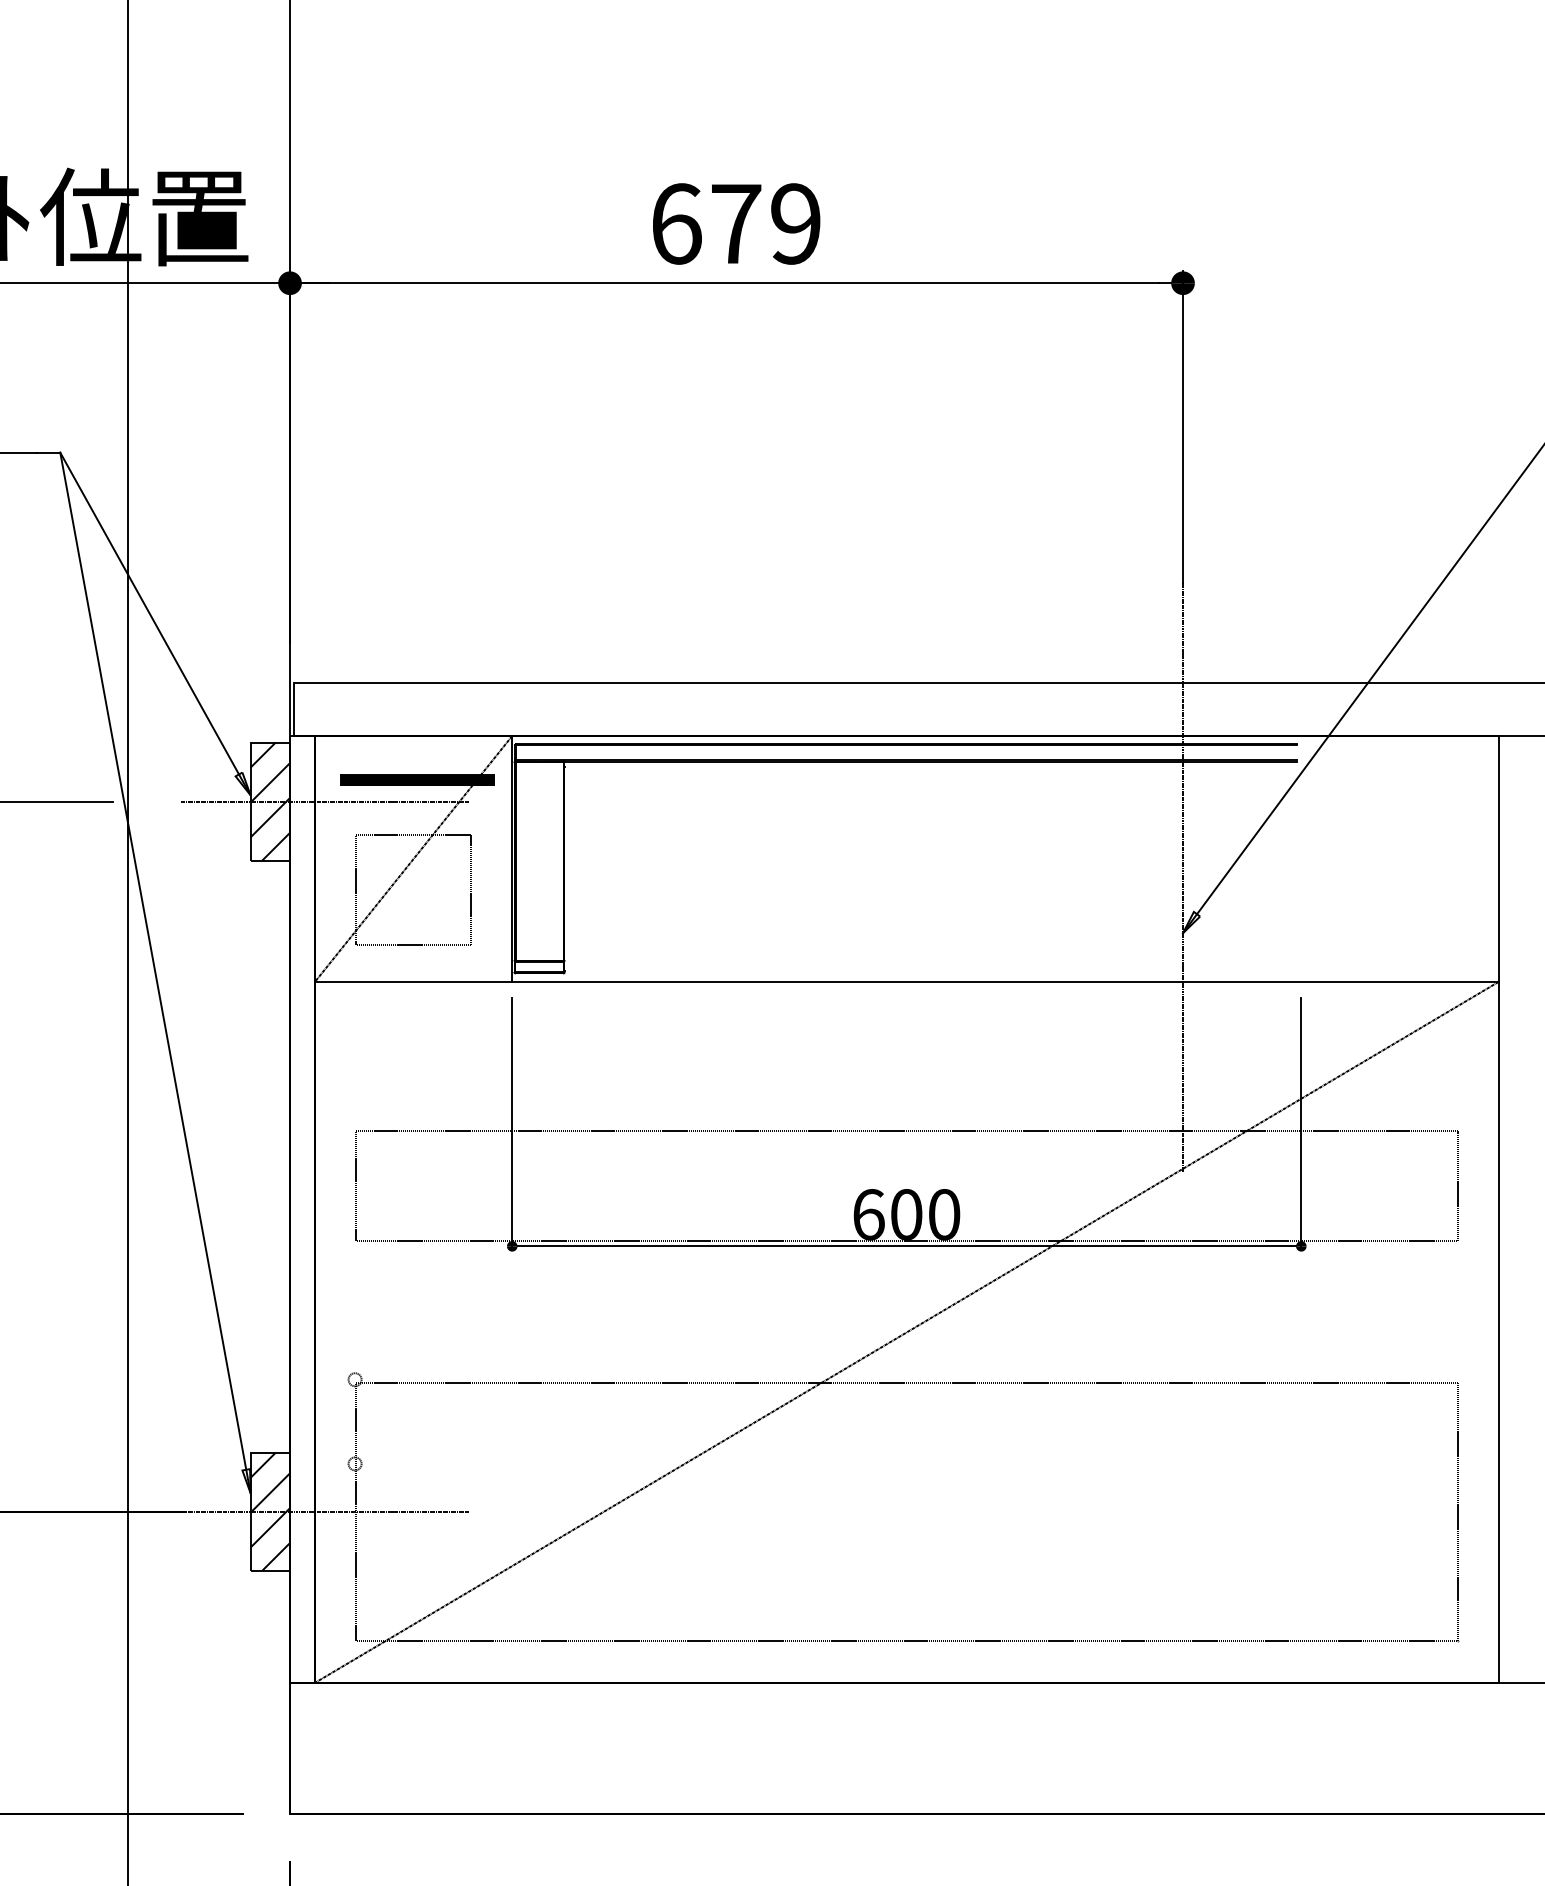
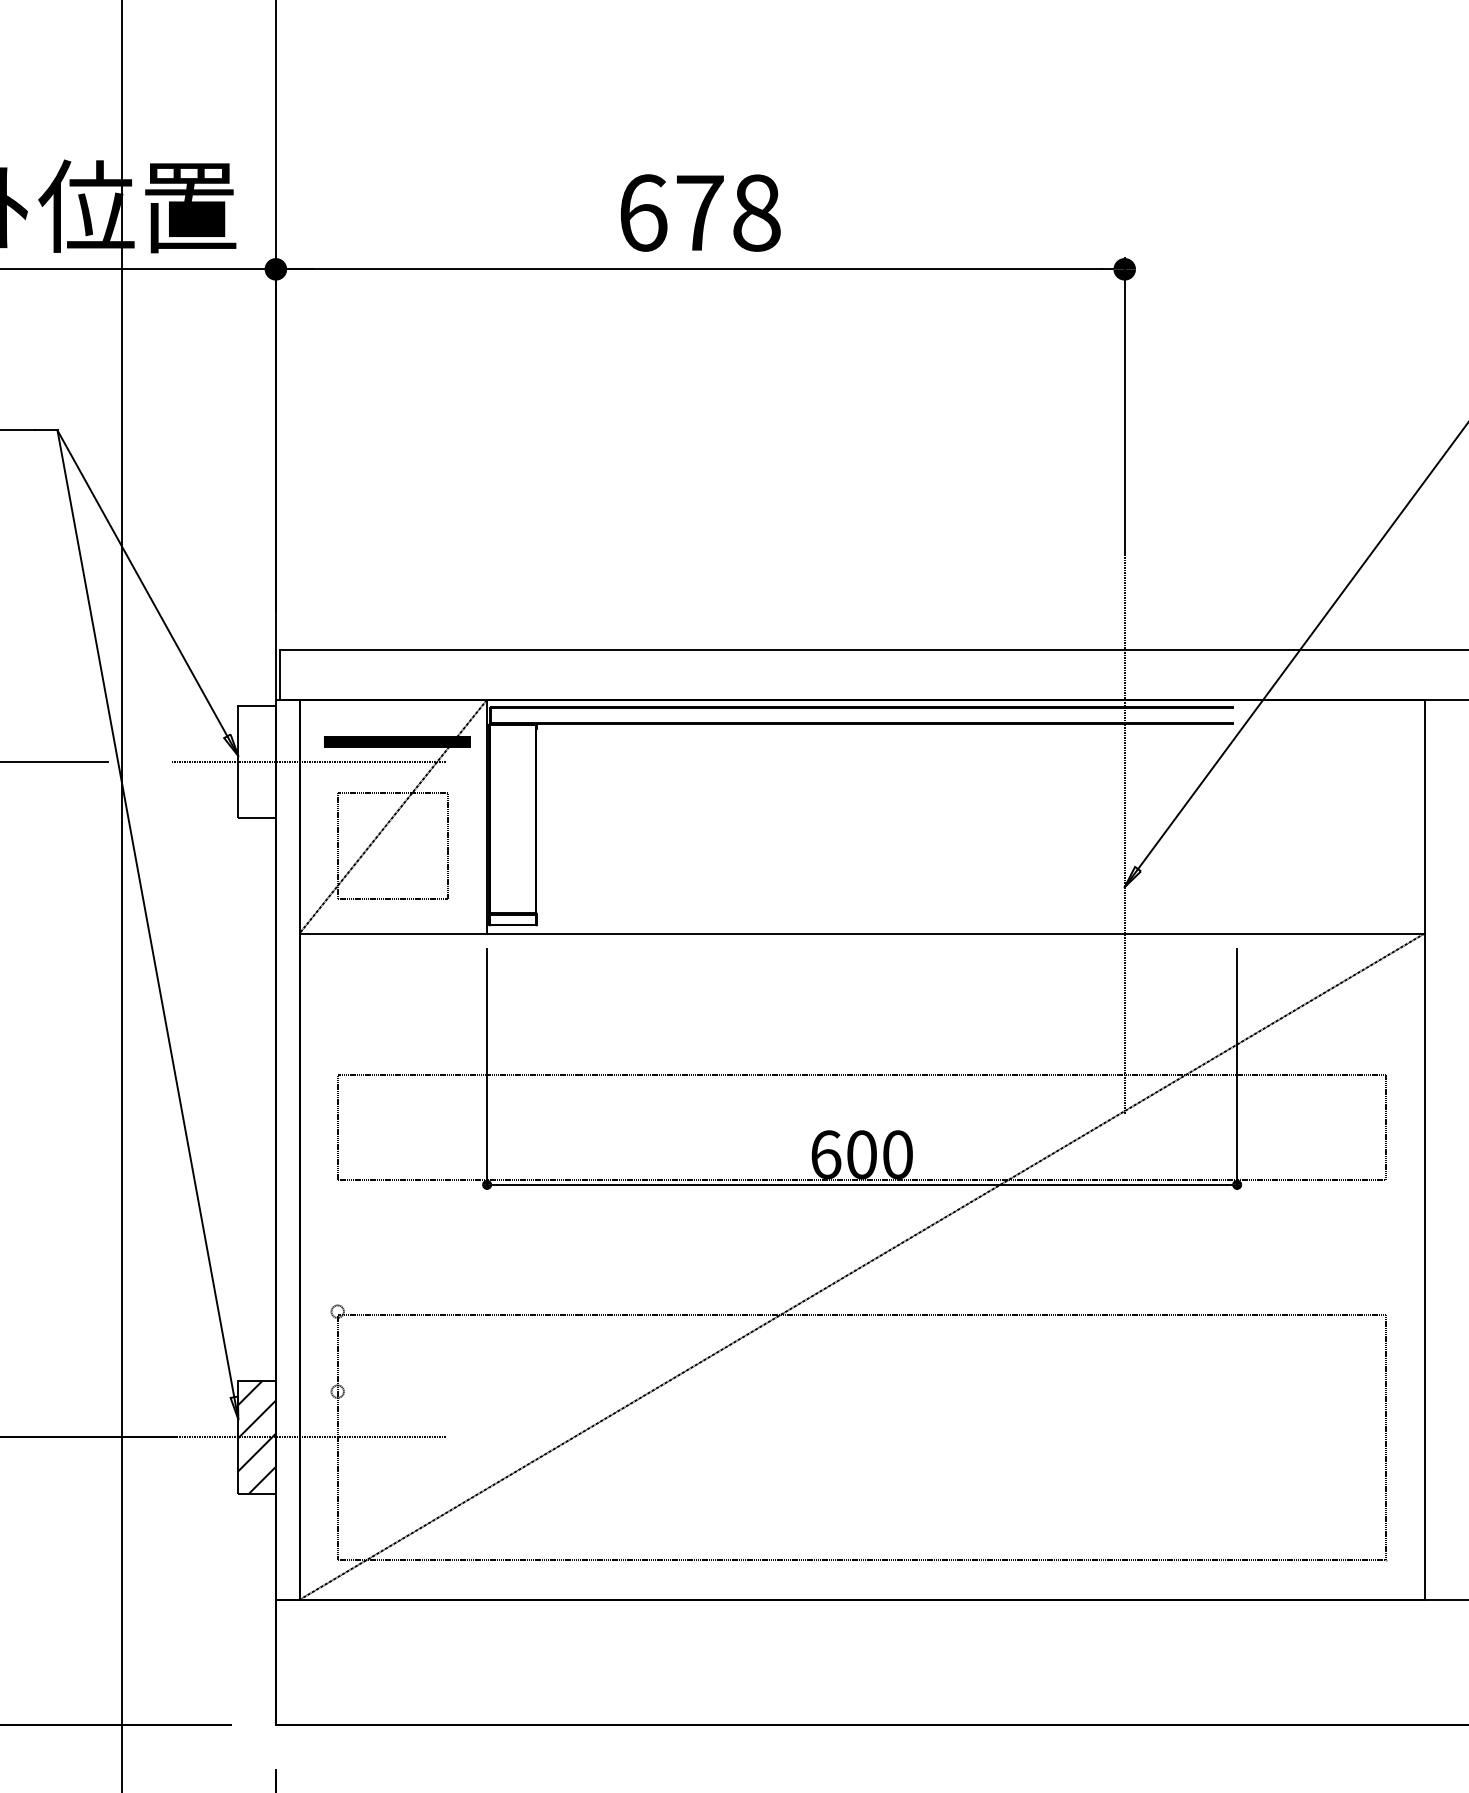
text: (795, 223) -> (756, 212), 679 -> 678
hatch: (269, 800) -> (256, 761), removed

